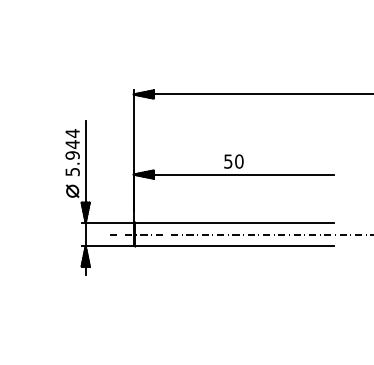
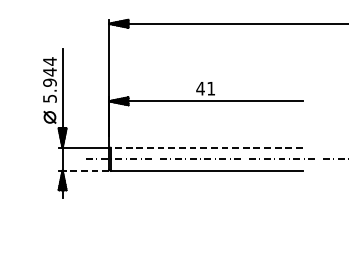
text: (233, 161) -> (205, 88), 50 -> 41
line: (234, 222) -> (206, 147), solid -> dashed
line: (109, 246) -> (85, 170), solid -> dashed

